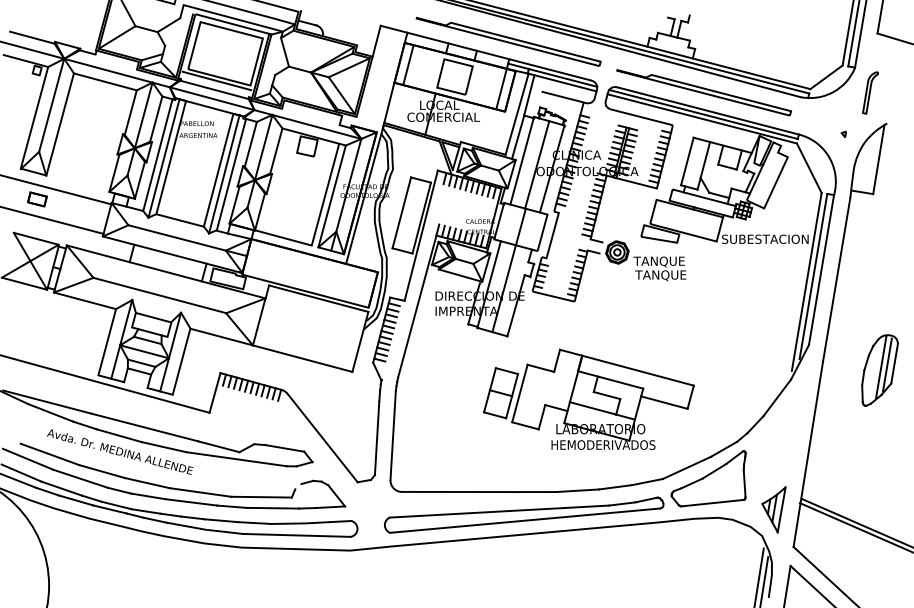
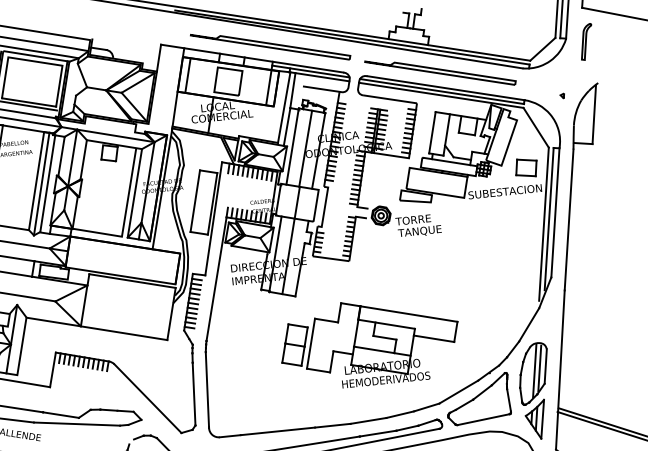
part: (870, 92) -> (586, 41), moved
part: (792, 213) -> (525, 167), added
text: (662, 261) -> (420, 219), TANQUE -> TORRE
part: (879, 370) -> (533, 373), moved

